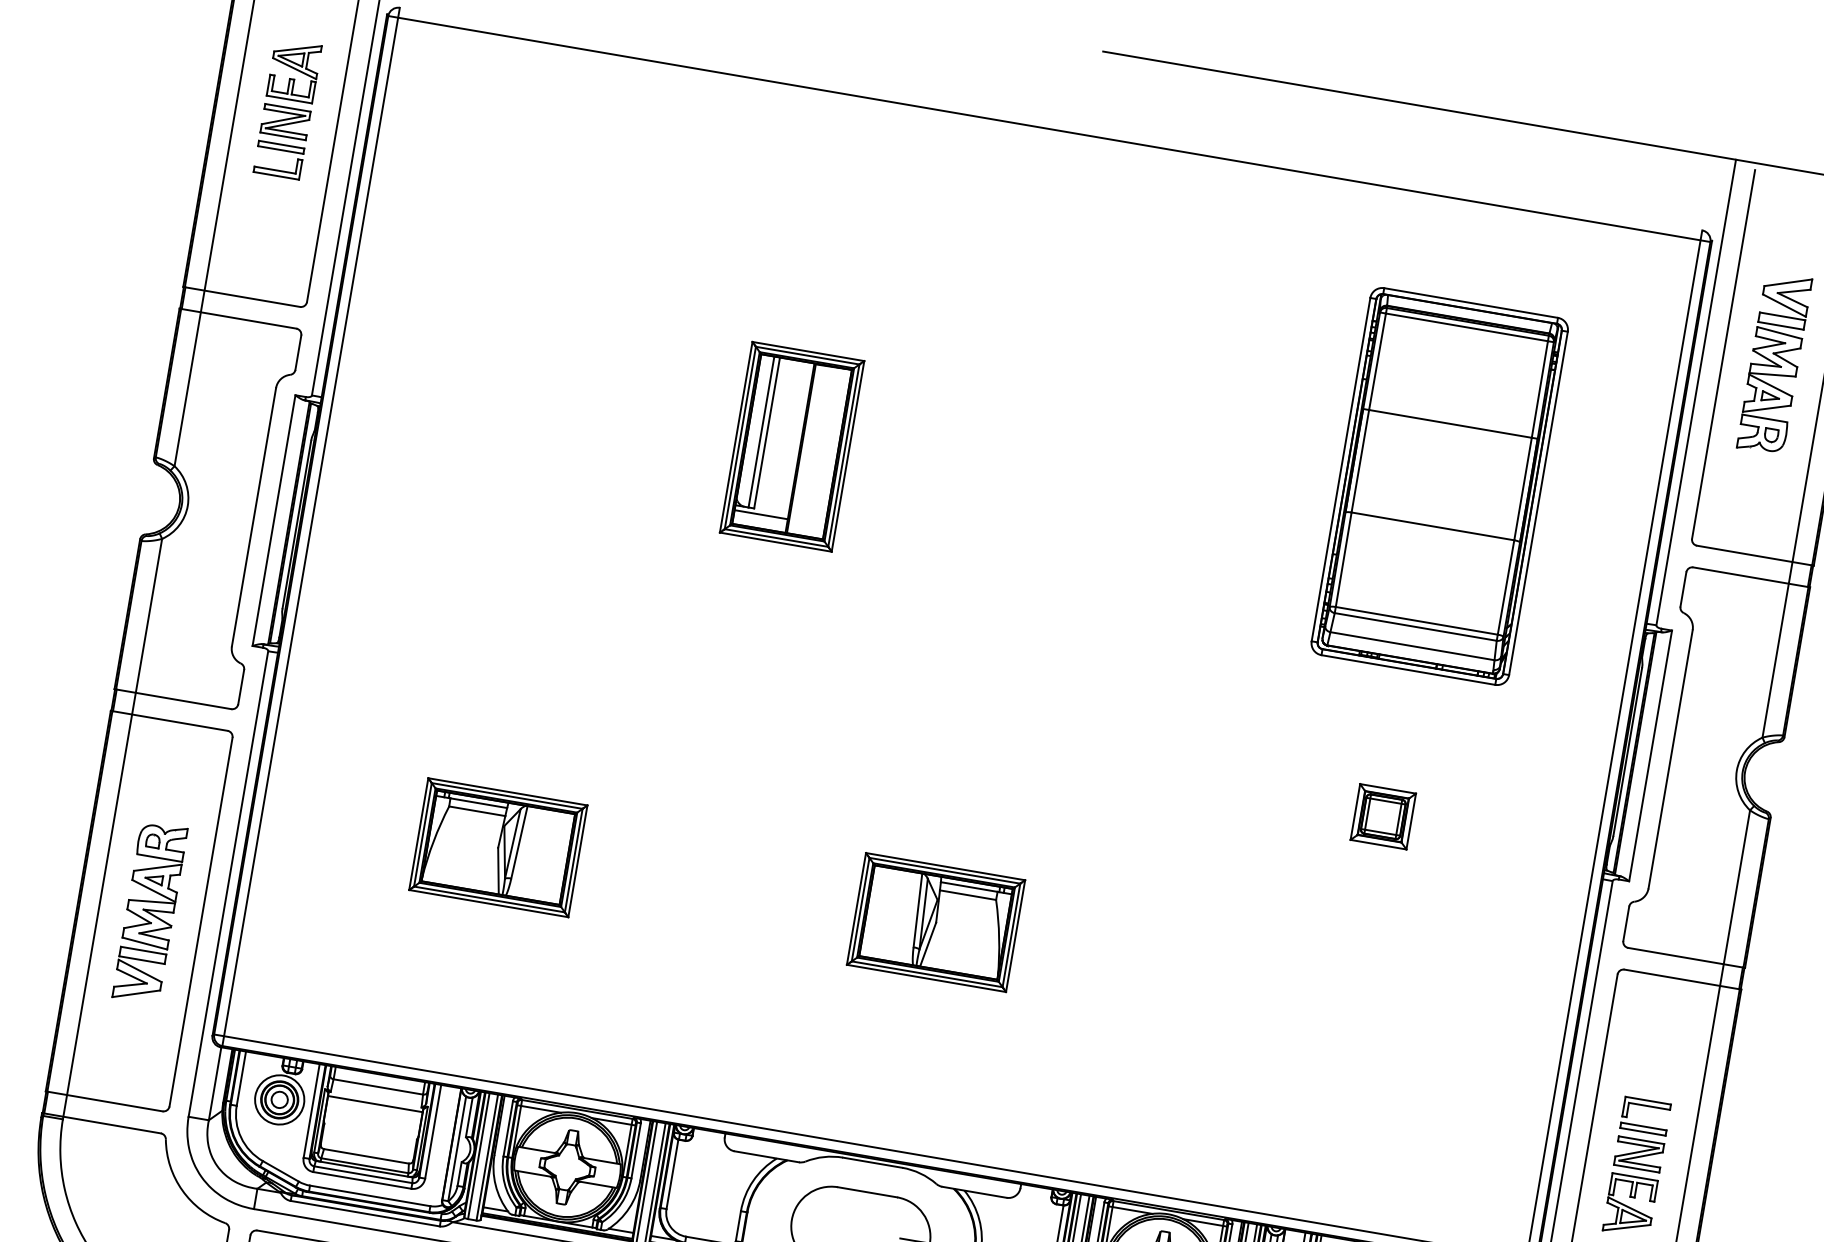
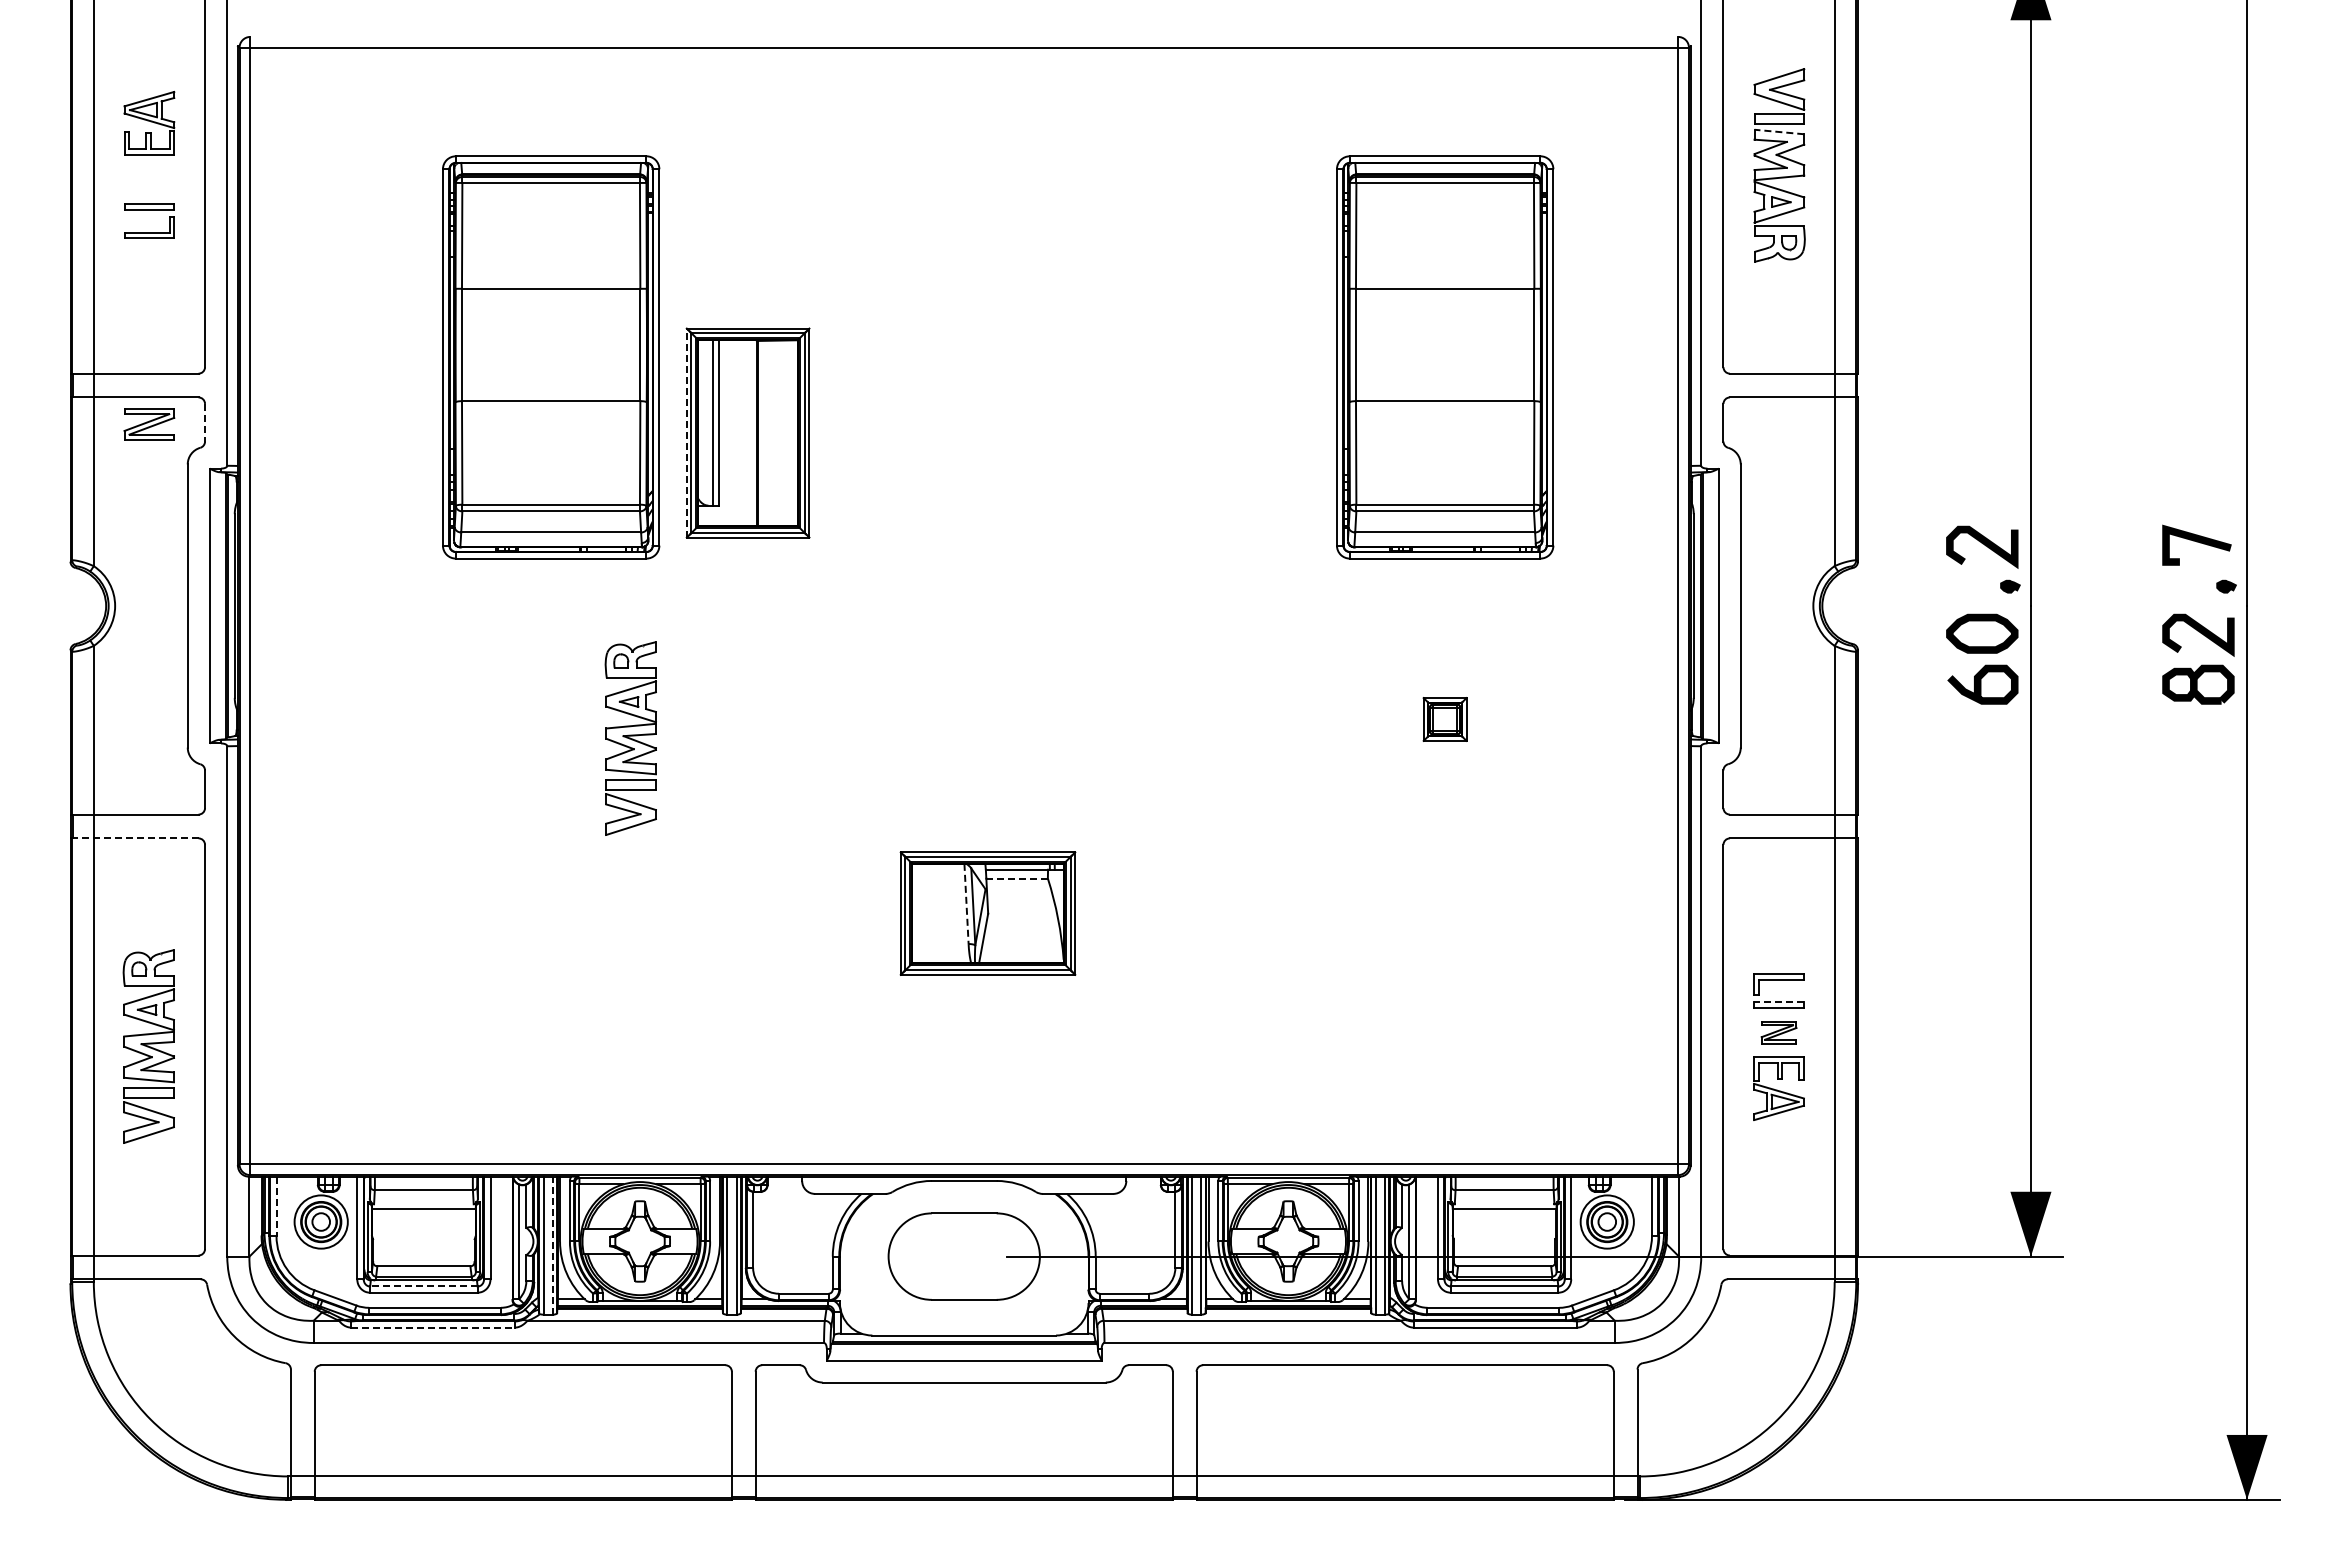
part: (285, 122) -> (149, 424), moved
line: (1779, 333) -> (1779, 132), solid -> dashed
part: (624, 347) -> (551, 357), added
line: (298, 352) -> (205, 422), solid -> dashed
line: (735, 437) -> (686, 433), solid -> dashed
line: (761, 515) -> (727, 511), removed
part: (637, 707) -> (630, 738), added
line: (169, 720) -> (134, 838), solid -> dashed
part: (1382, 816) -> (1444, 719), size x0.7
part: (497, 847) -> (507, 913), removed
line: (968, 895) -> (1017, 878), solid -> dashed
line: (917, 910) -> (966, 904), solid -> dashed
line: (241, 1078) -> (276, 1206), solid -> dashed
line: (1644, 1127) -> (1779, 1002), solid -> dashed
part: (1638, 1154) -> (1778, 1032), size x0.7
line: (487, 1157) -> (552, 1245), solid -> dashed
line: (362, 1174) -> (423, 1286), solid -> dashed
line: (365, 1213) -> (433, 1327), solid -> dashed

